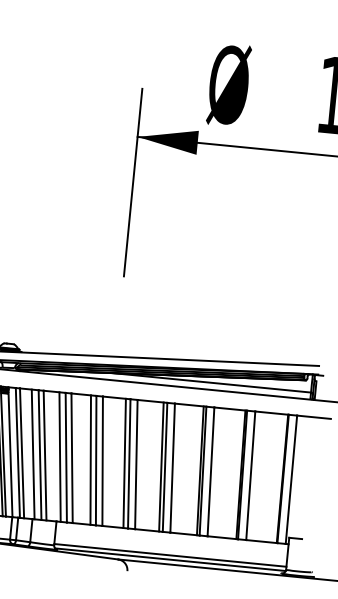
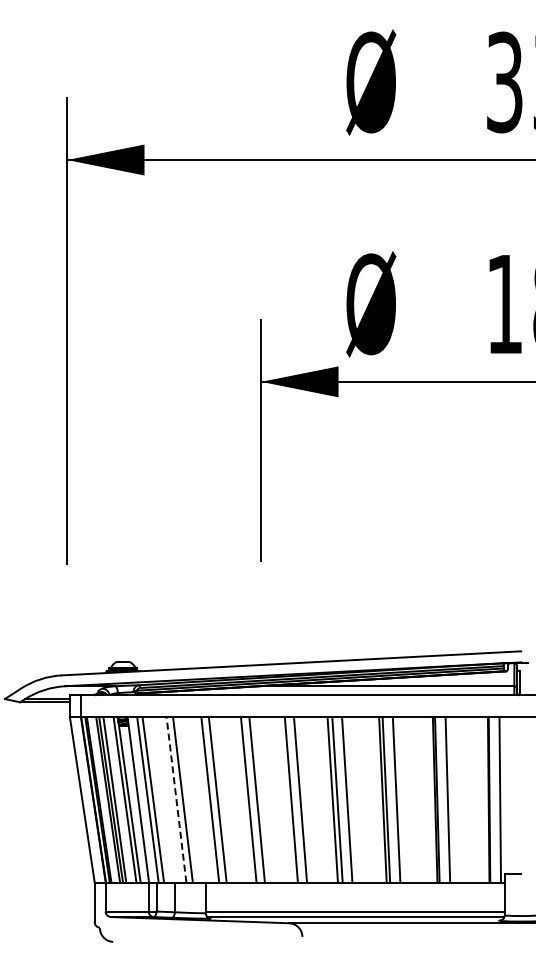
line: (33, 454) -> (167, 799), removed
line: (40, 454) -> (176, 799), solid -> dashed
line: (60, 456) -> (202, 799), removed
line: (90, 459) -> (241, 799), removed
line: (124, 463) -> (285, 799), removed

